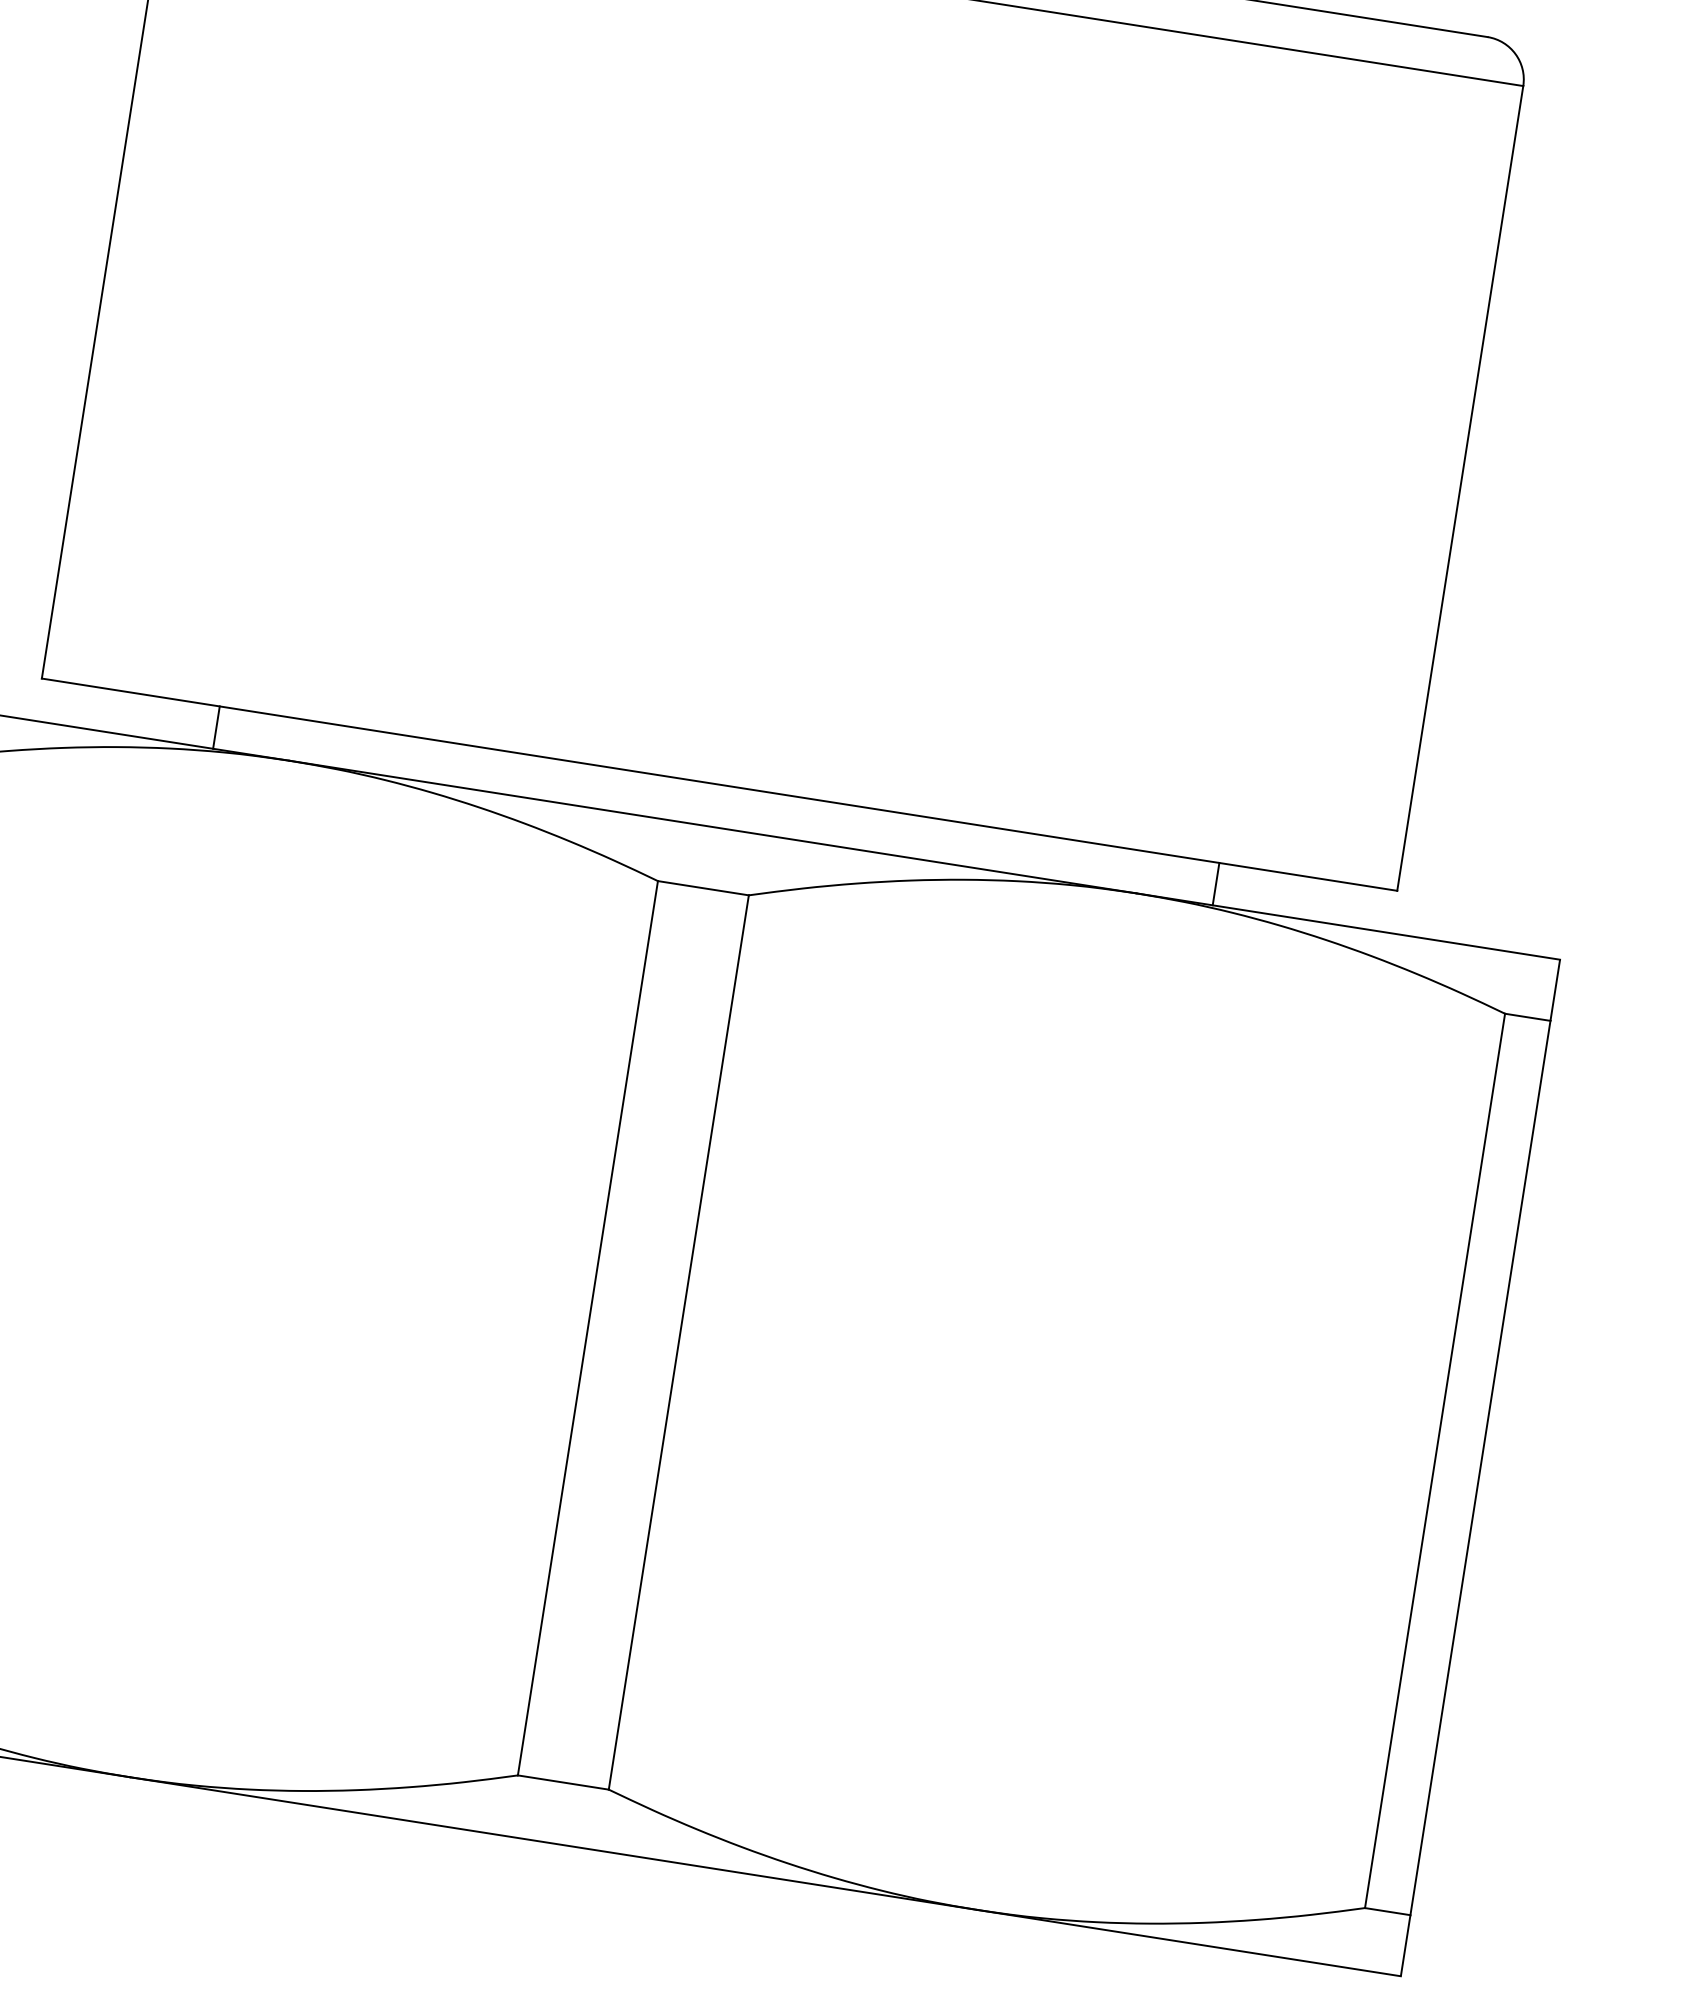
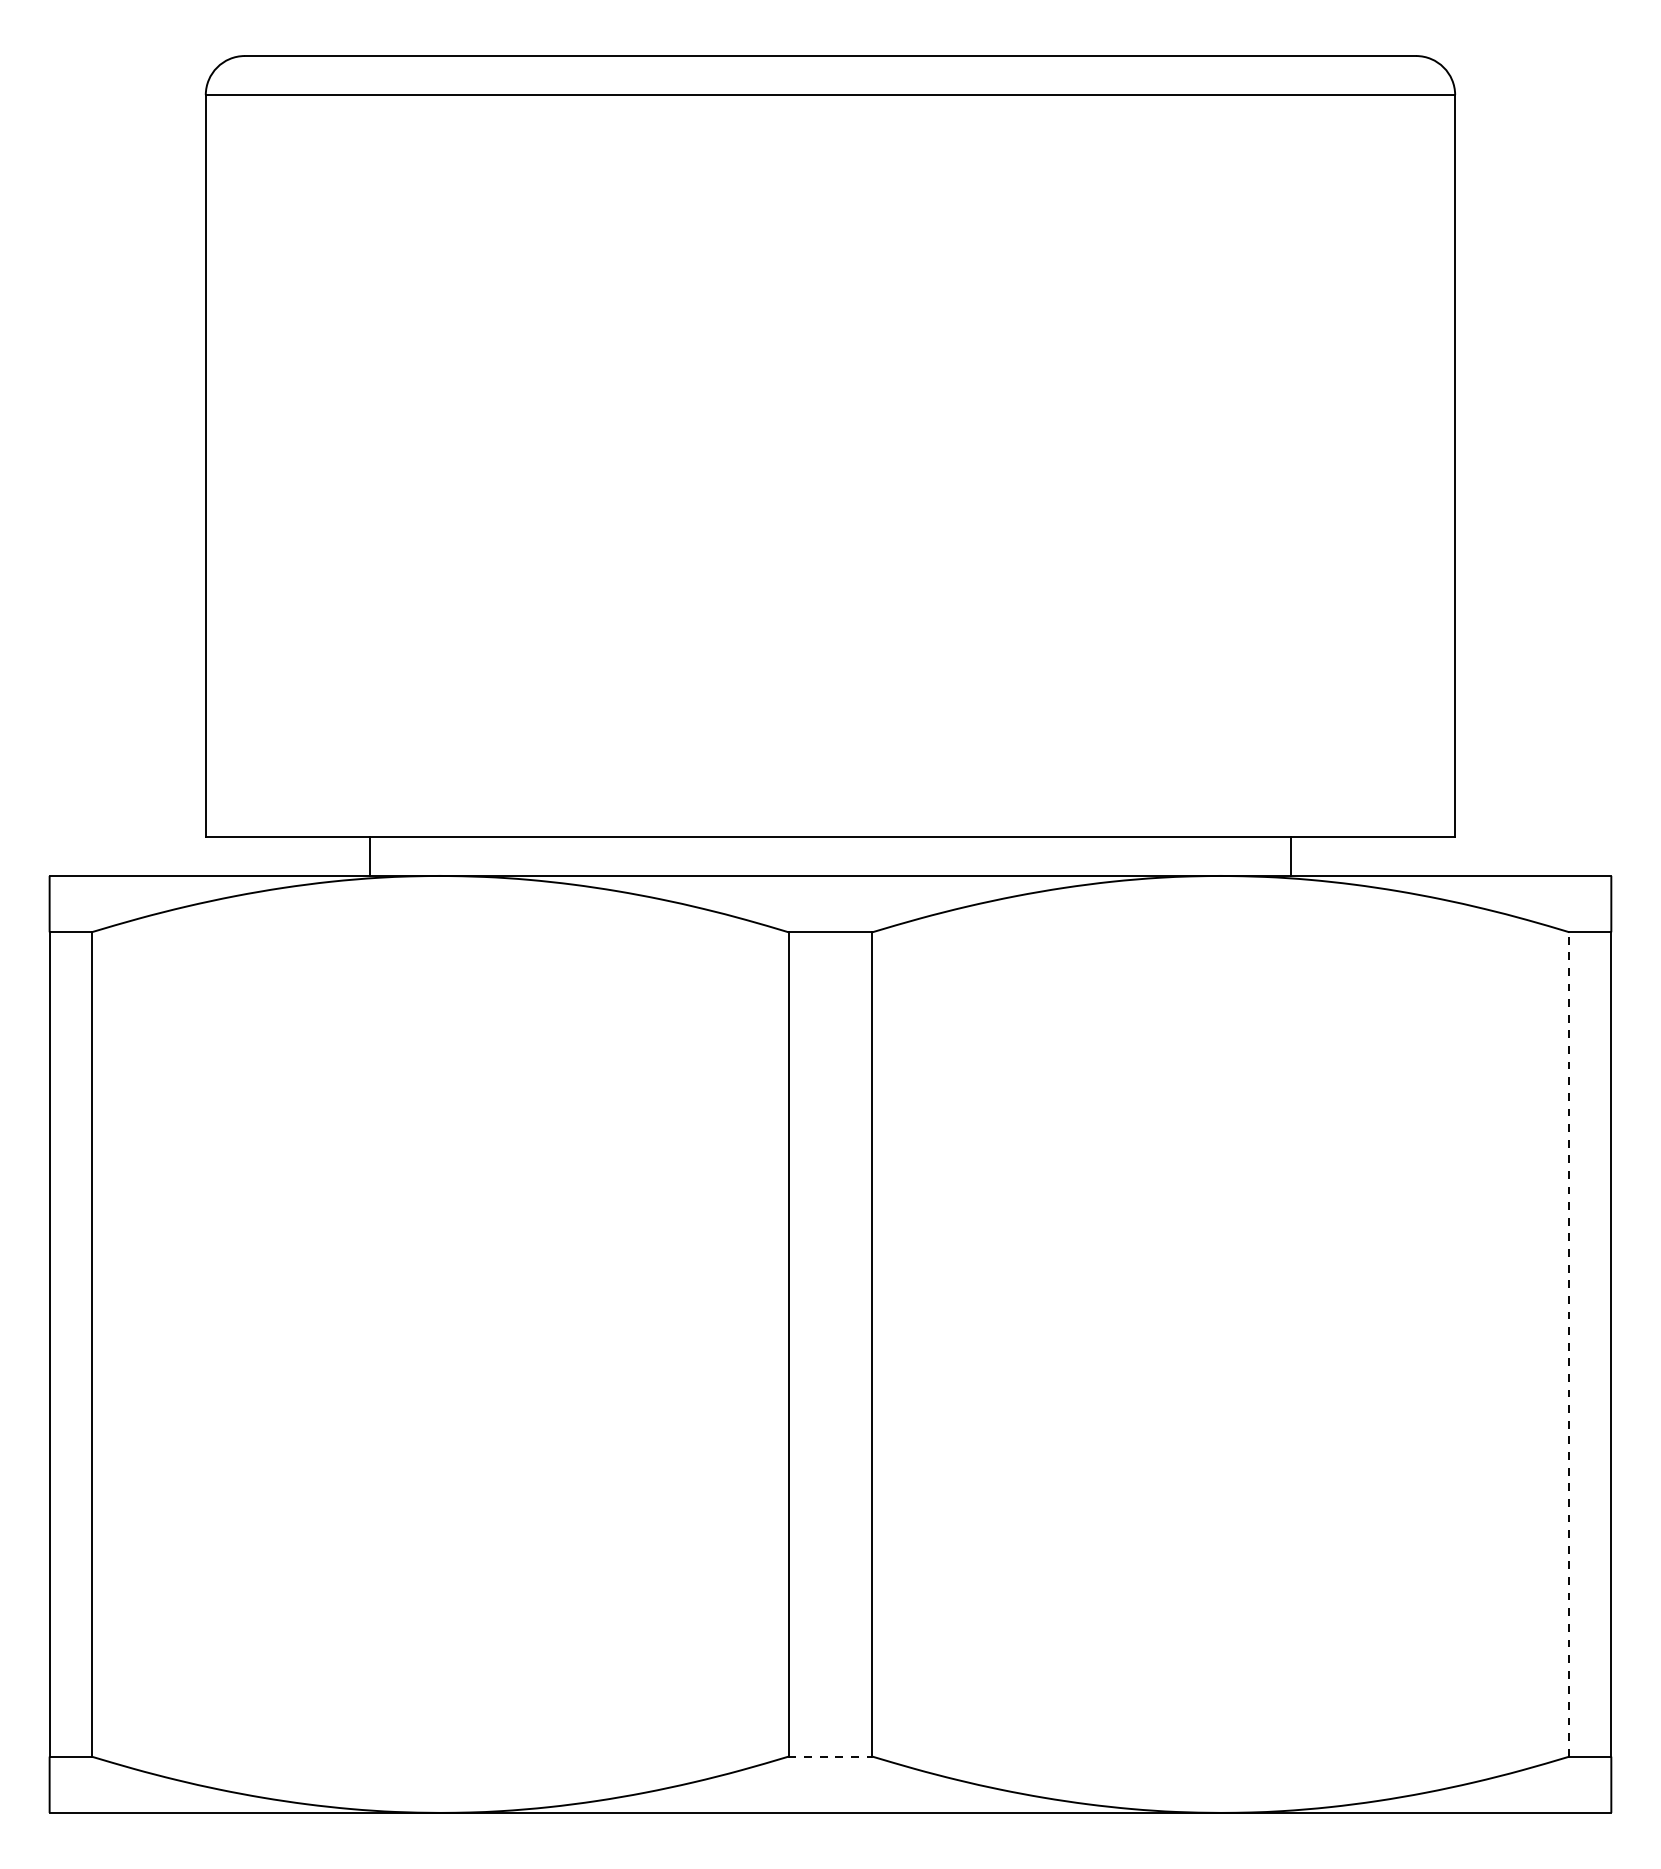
line: (1435, 1459) -> (1569, 1343), solid -> dashed
line: (563, 1782) -> (830, 1756), solid -> dashed

